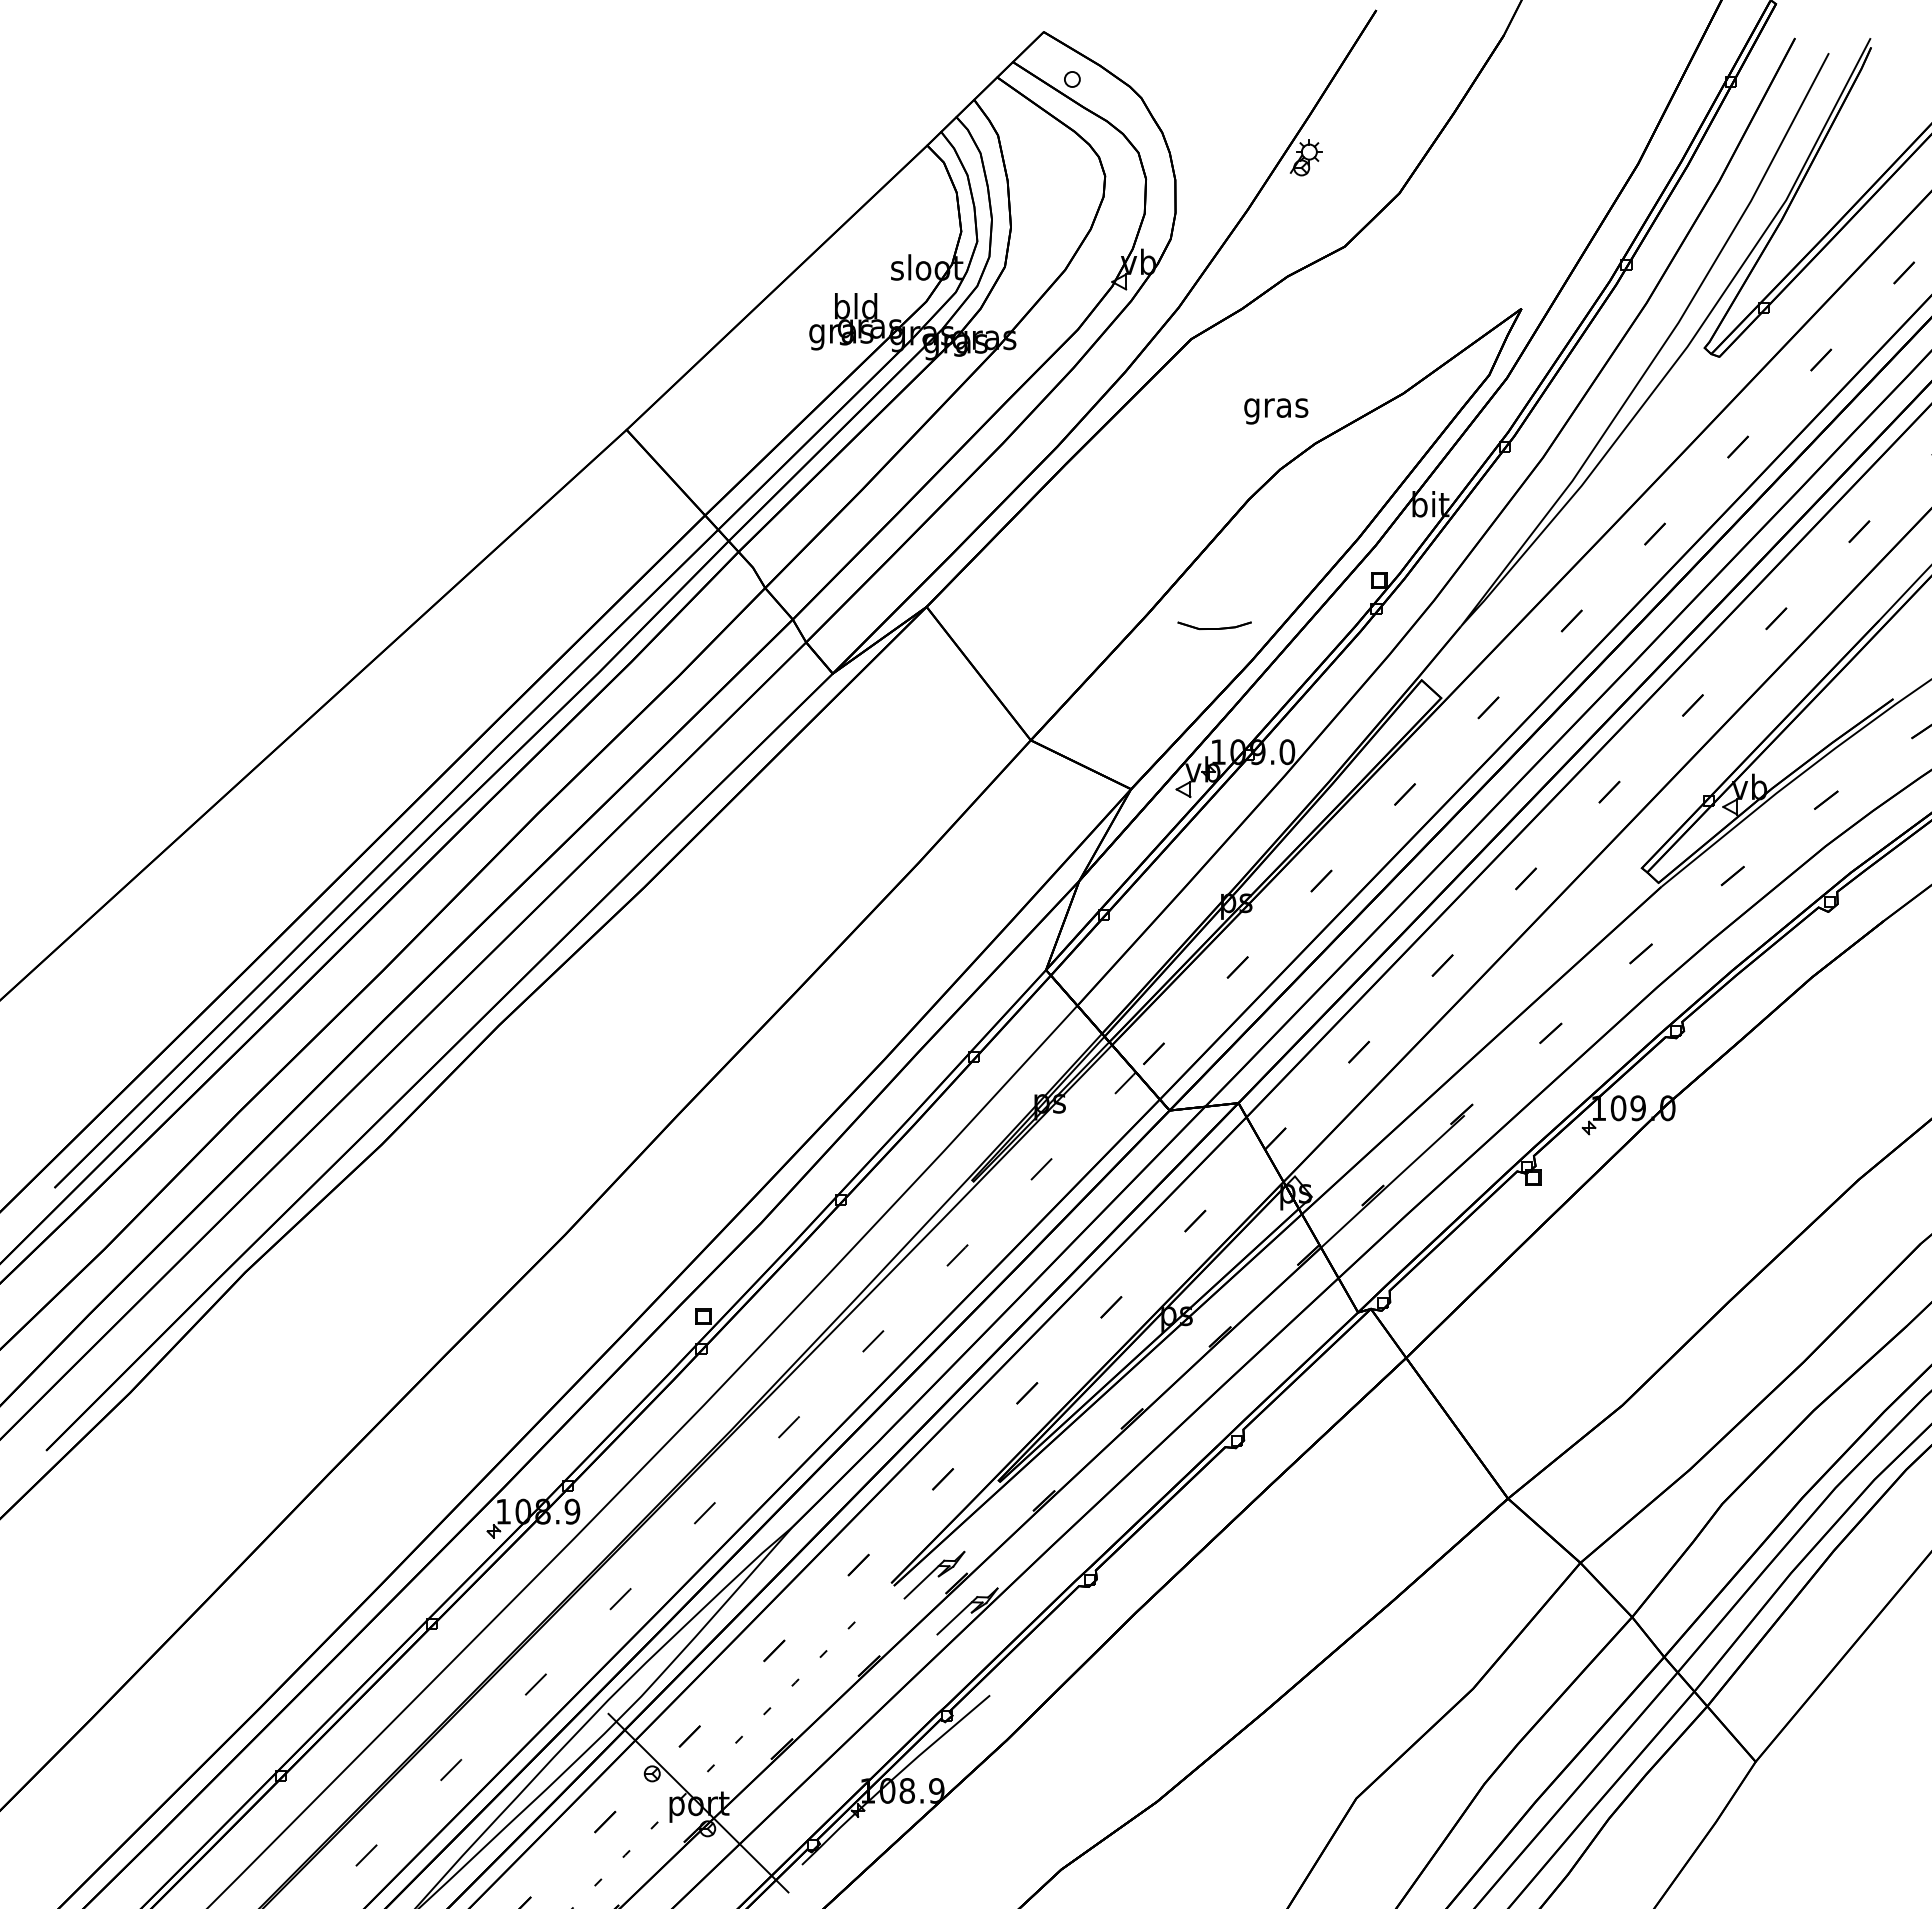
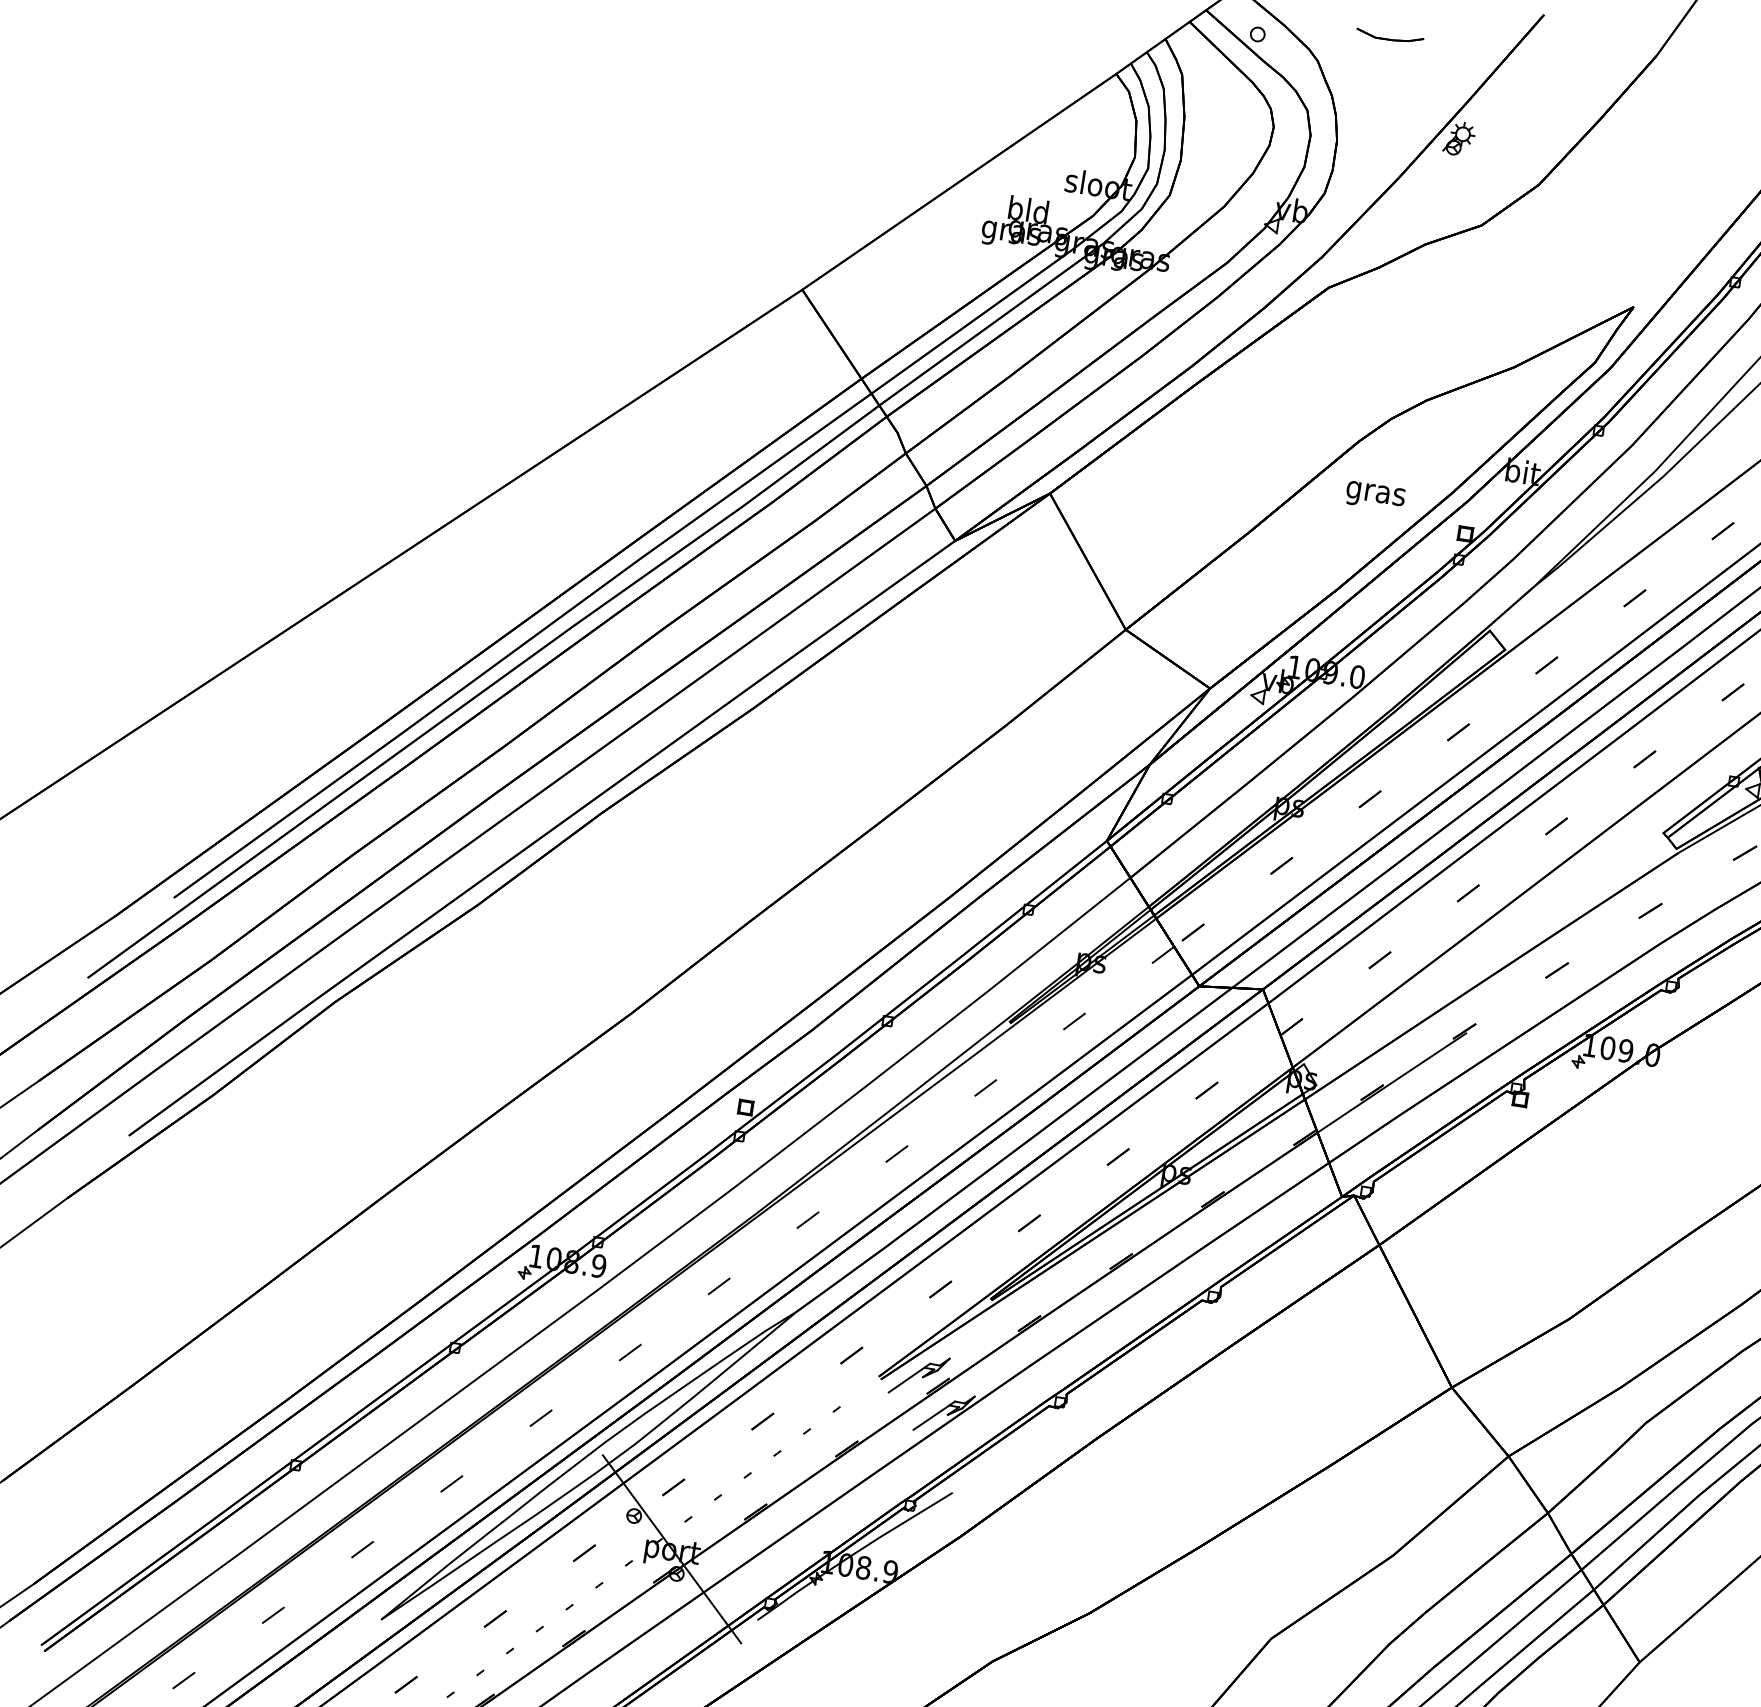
text: (1276, 411) -> (1375, 496), moved
part: (1214, 625) -> (1389, 36), moved

